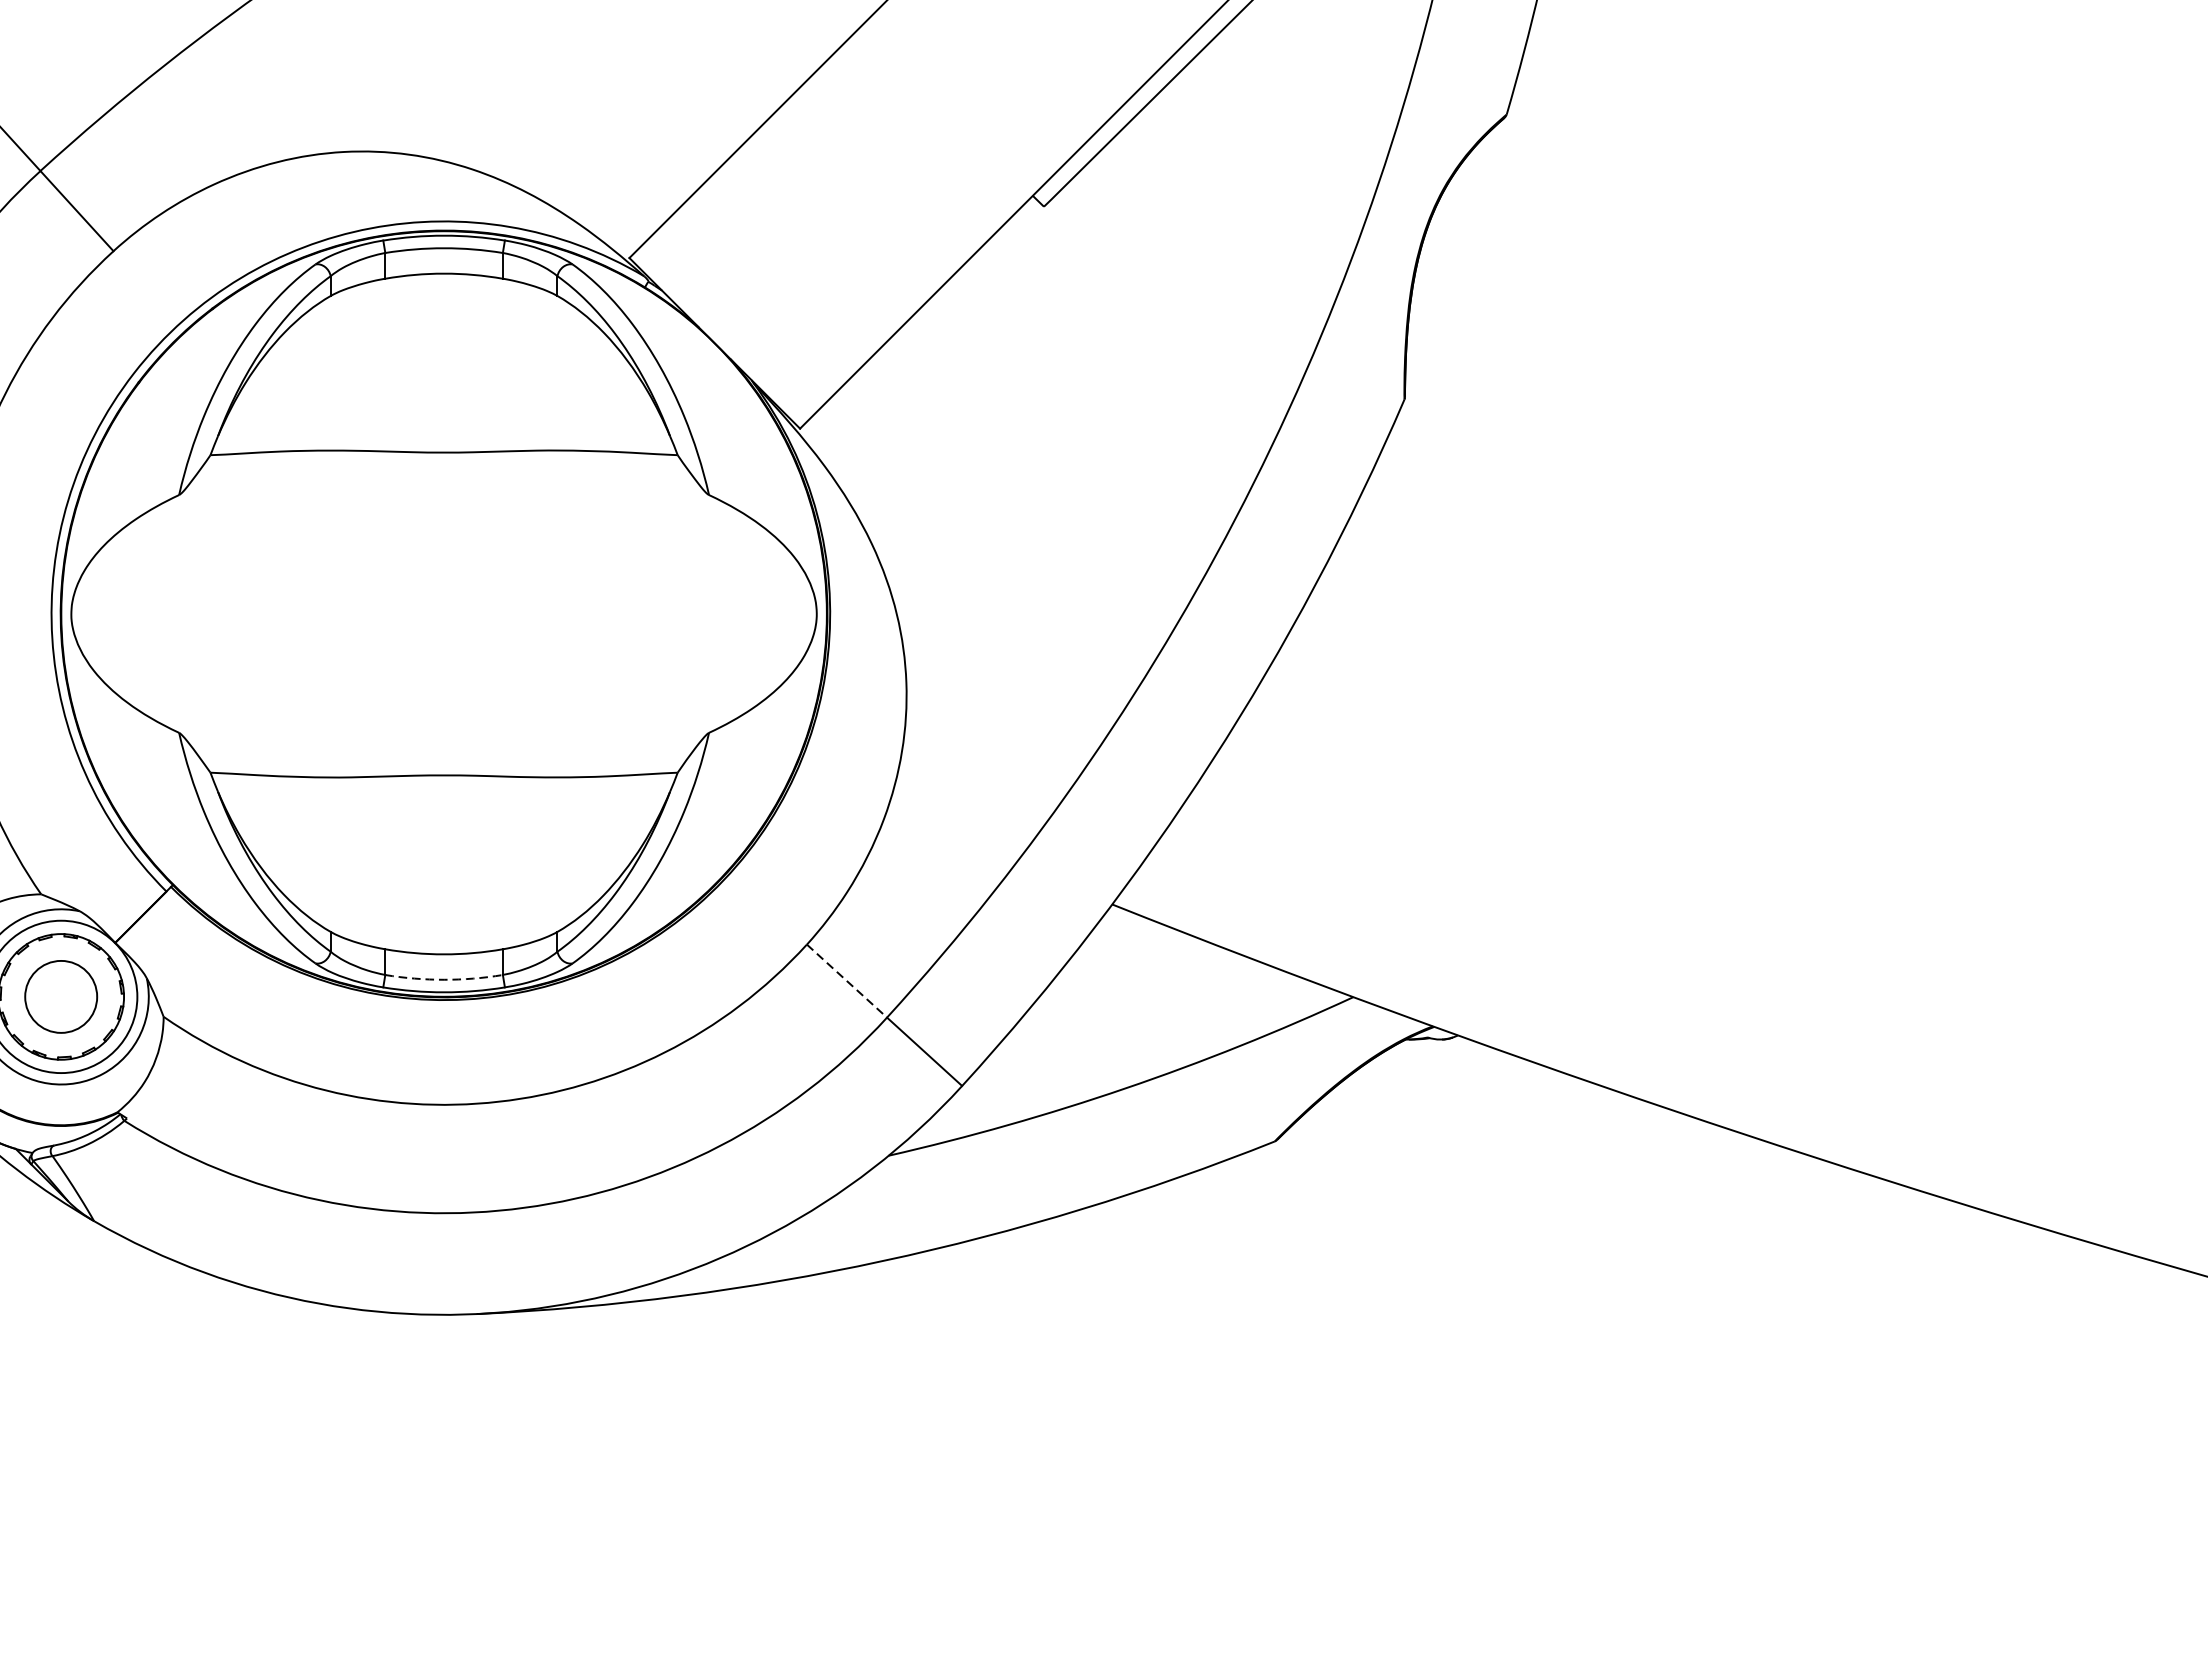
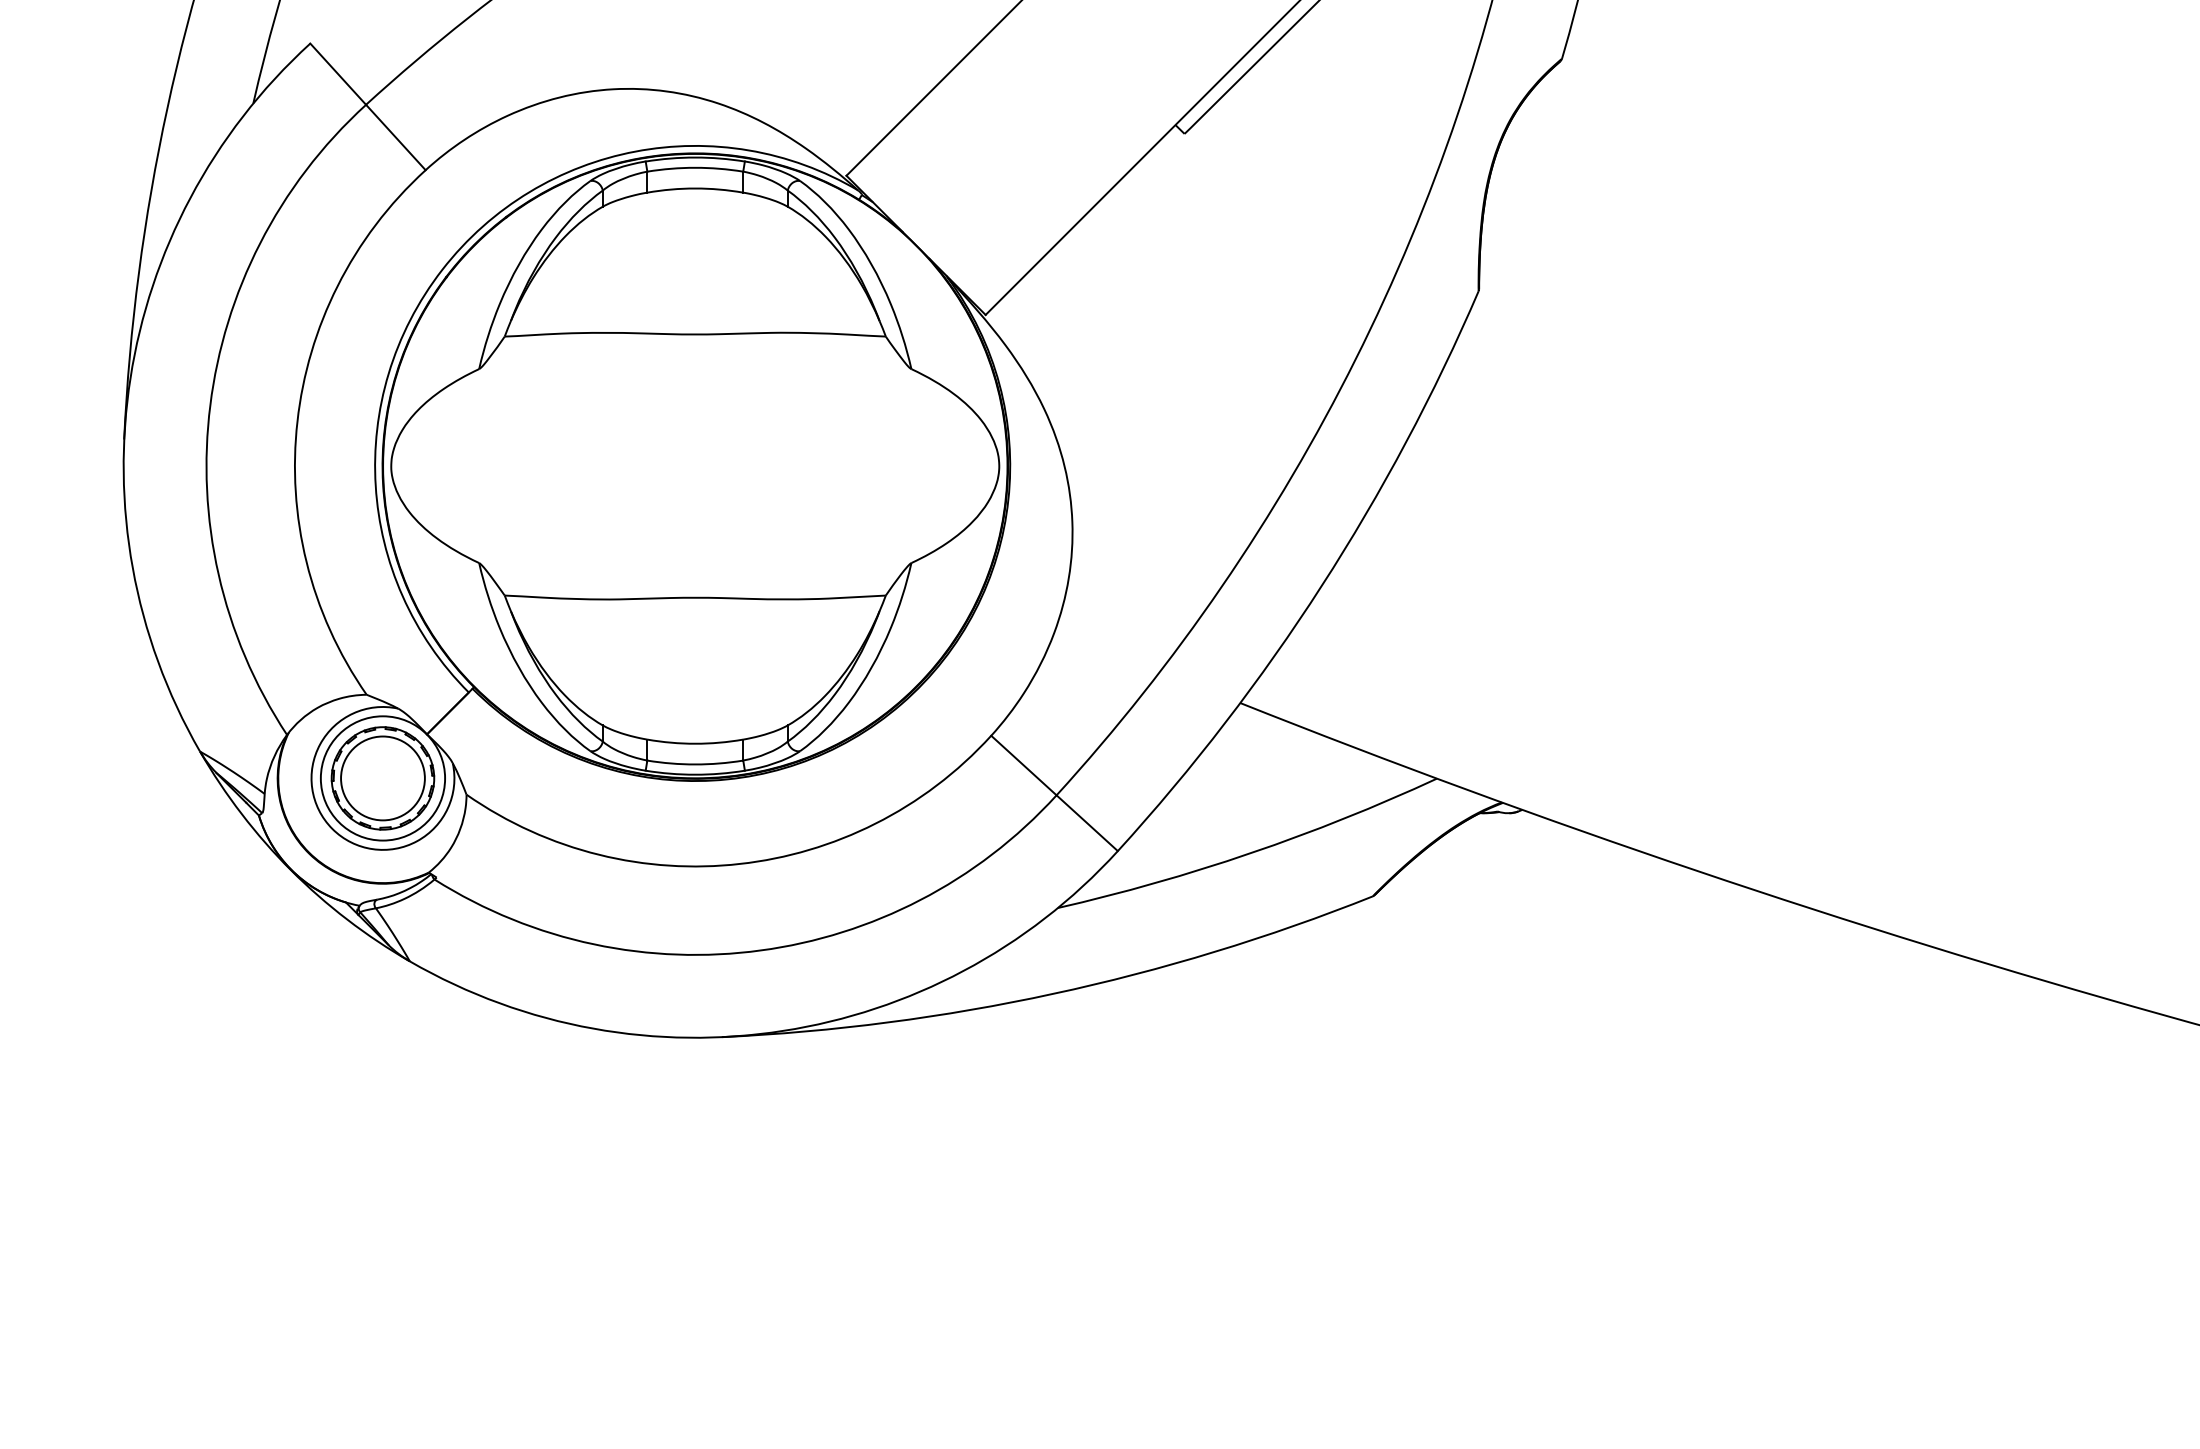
arc: (444, 979) -> (695, 764), dashed -> solid
line: (847, 981) -> (1024, 765), dashed -> solid
circle: (60, 996) -> (382, 778), size x1.43

